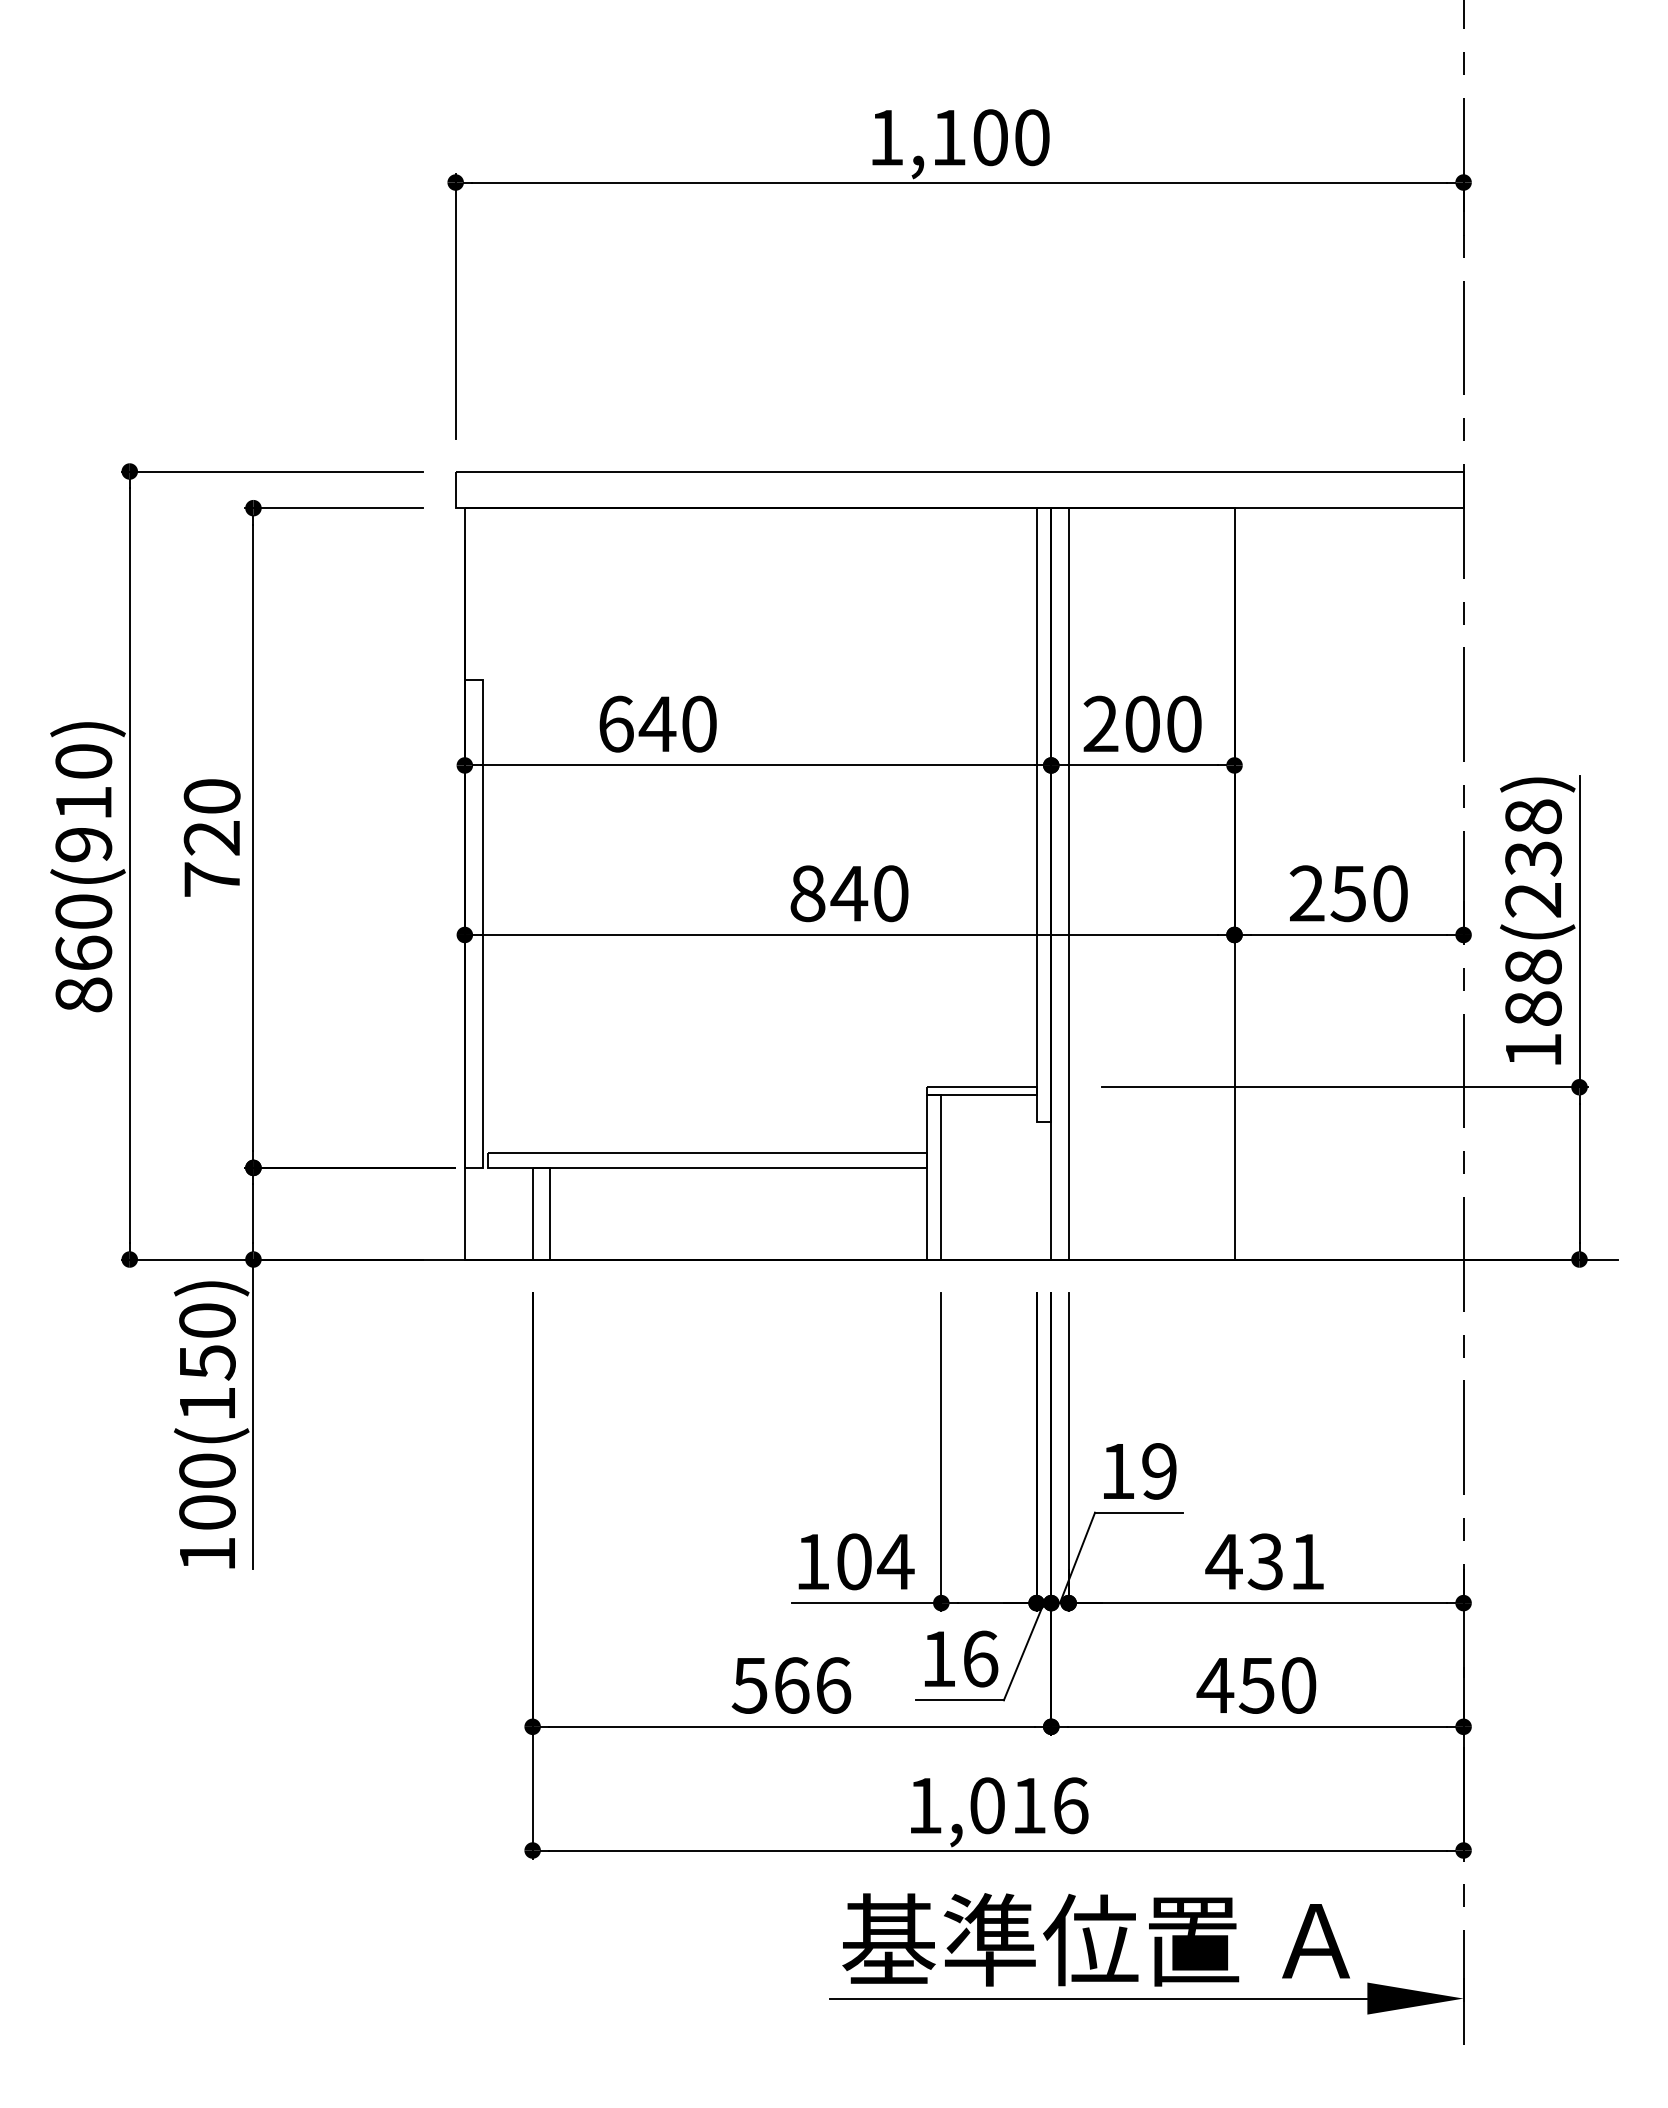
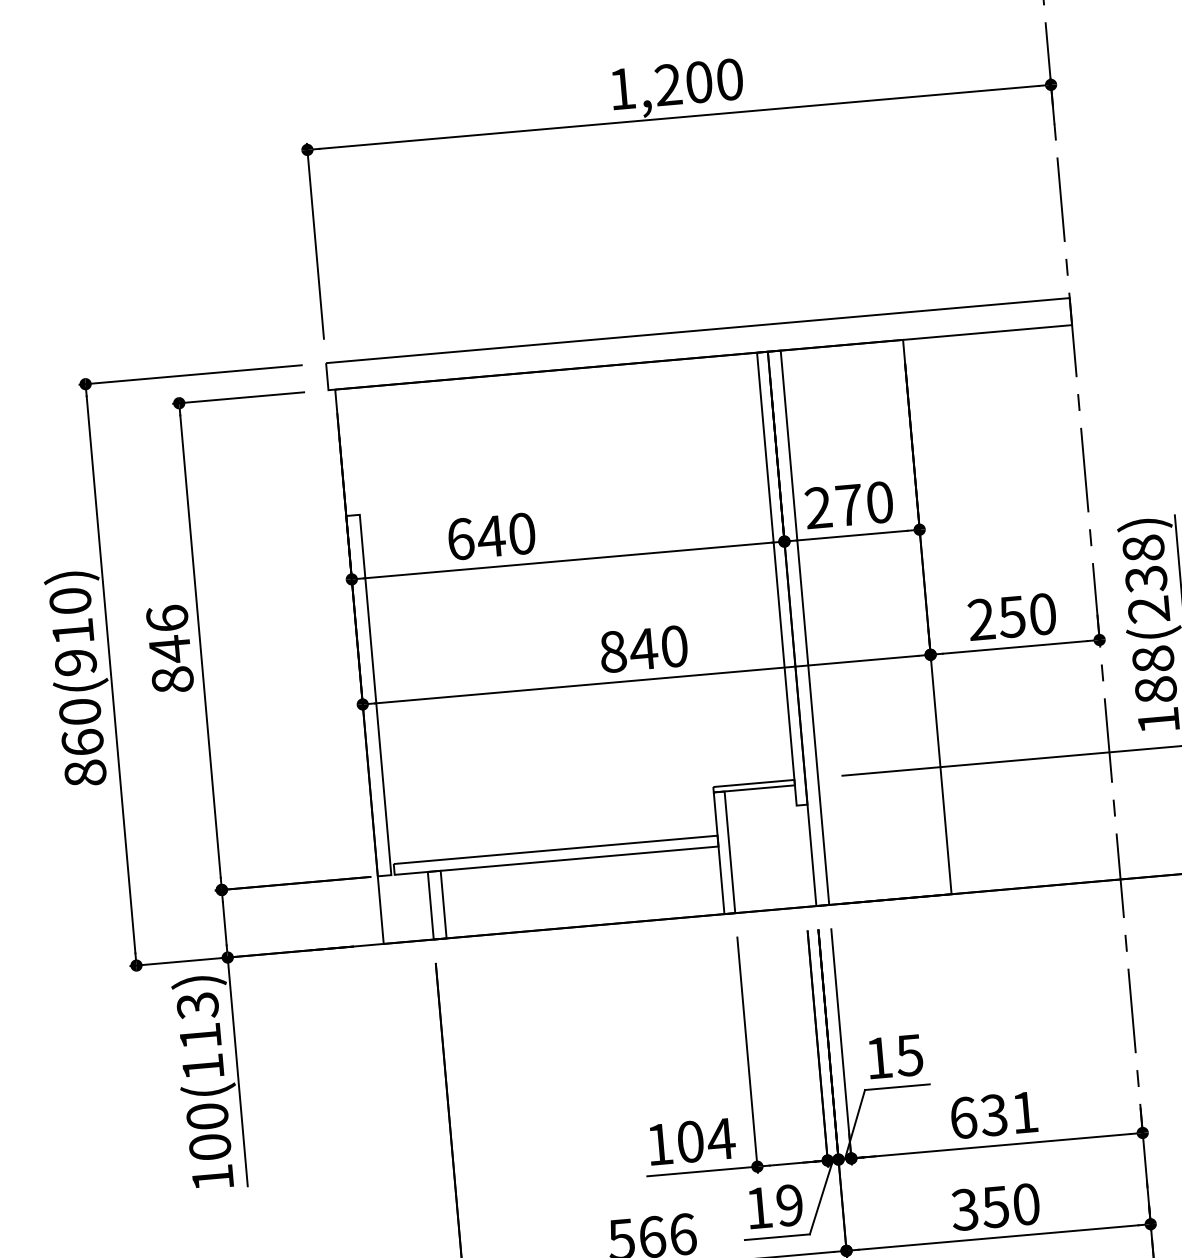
text: (948, 137) -> (668, 84), 1,100 -> 1,200
text: (1142, 723) -> (849, 504), 200 -> 270
text: (211, 837) -> (169, 648), 720 -> 846
text: (207, 1341) -> (199, 1021), 100(150) -> 100(113)
text: (1158, 1471) -> (909, 1055), 19 -> 15
text: (1223, 1561) -> (962, 1117), 431 -> 631
text: (980, 1658) -> (789, 1205), 16 -> 19
text: (1215, 1685) -> (965, 1209), 450 -> 350

